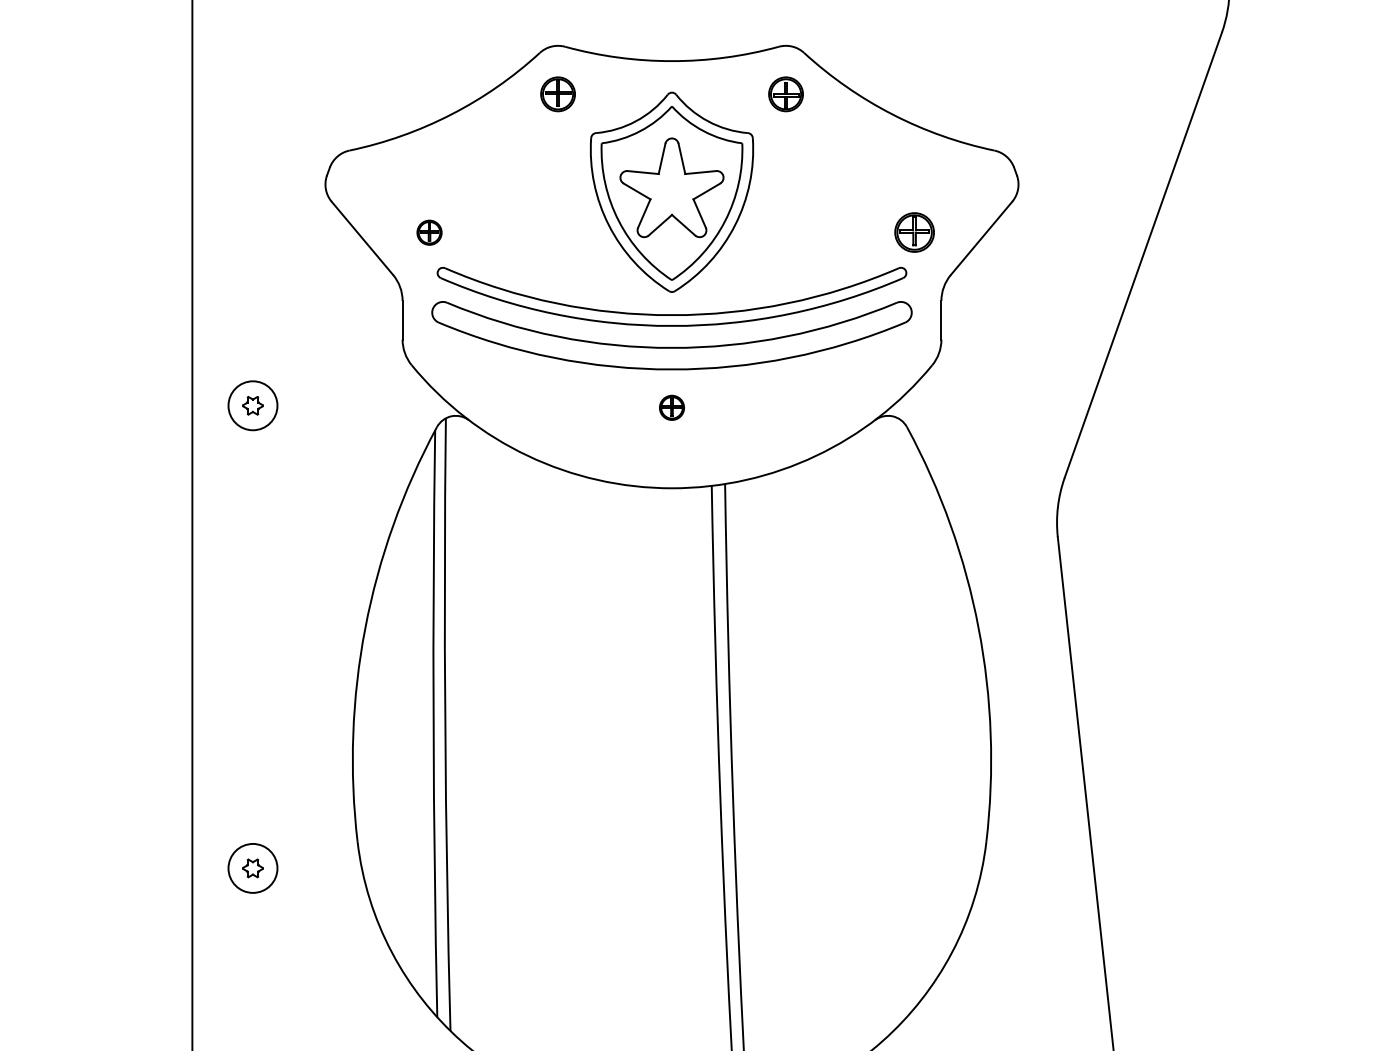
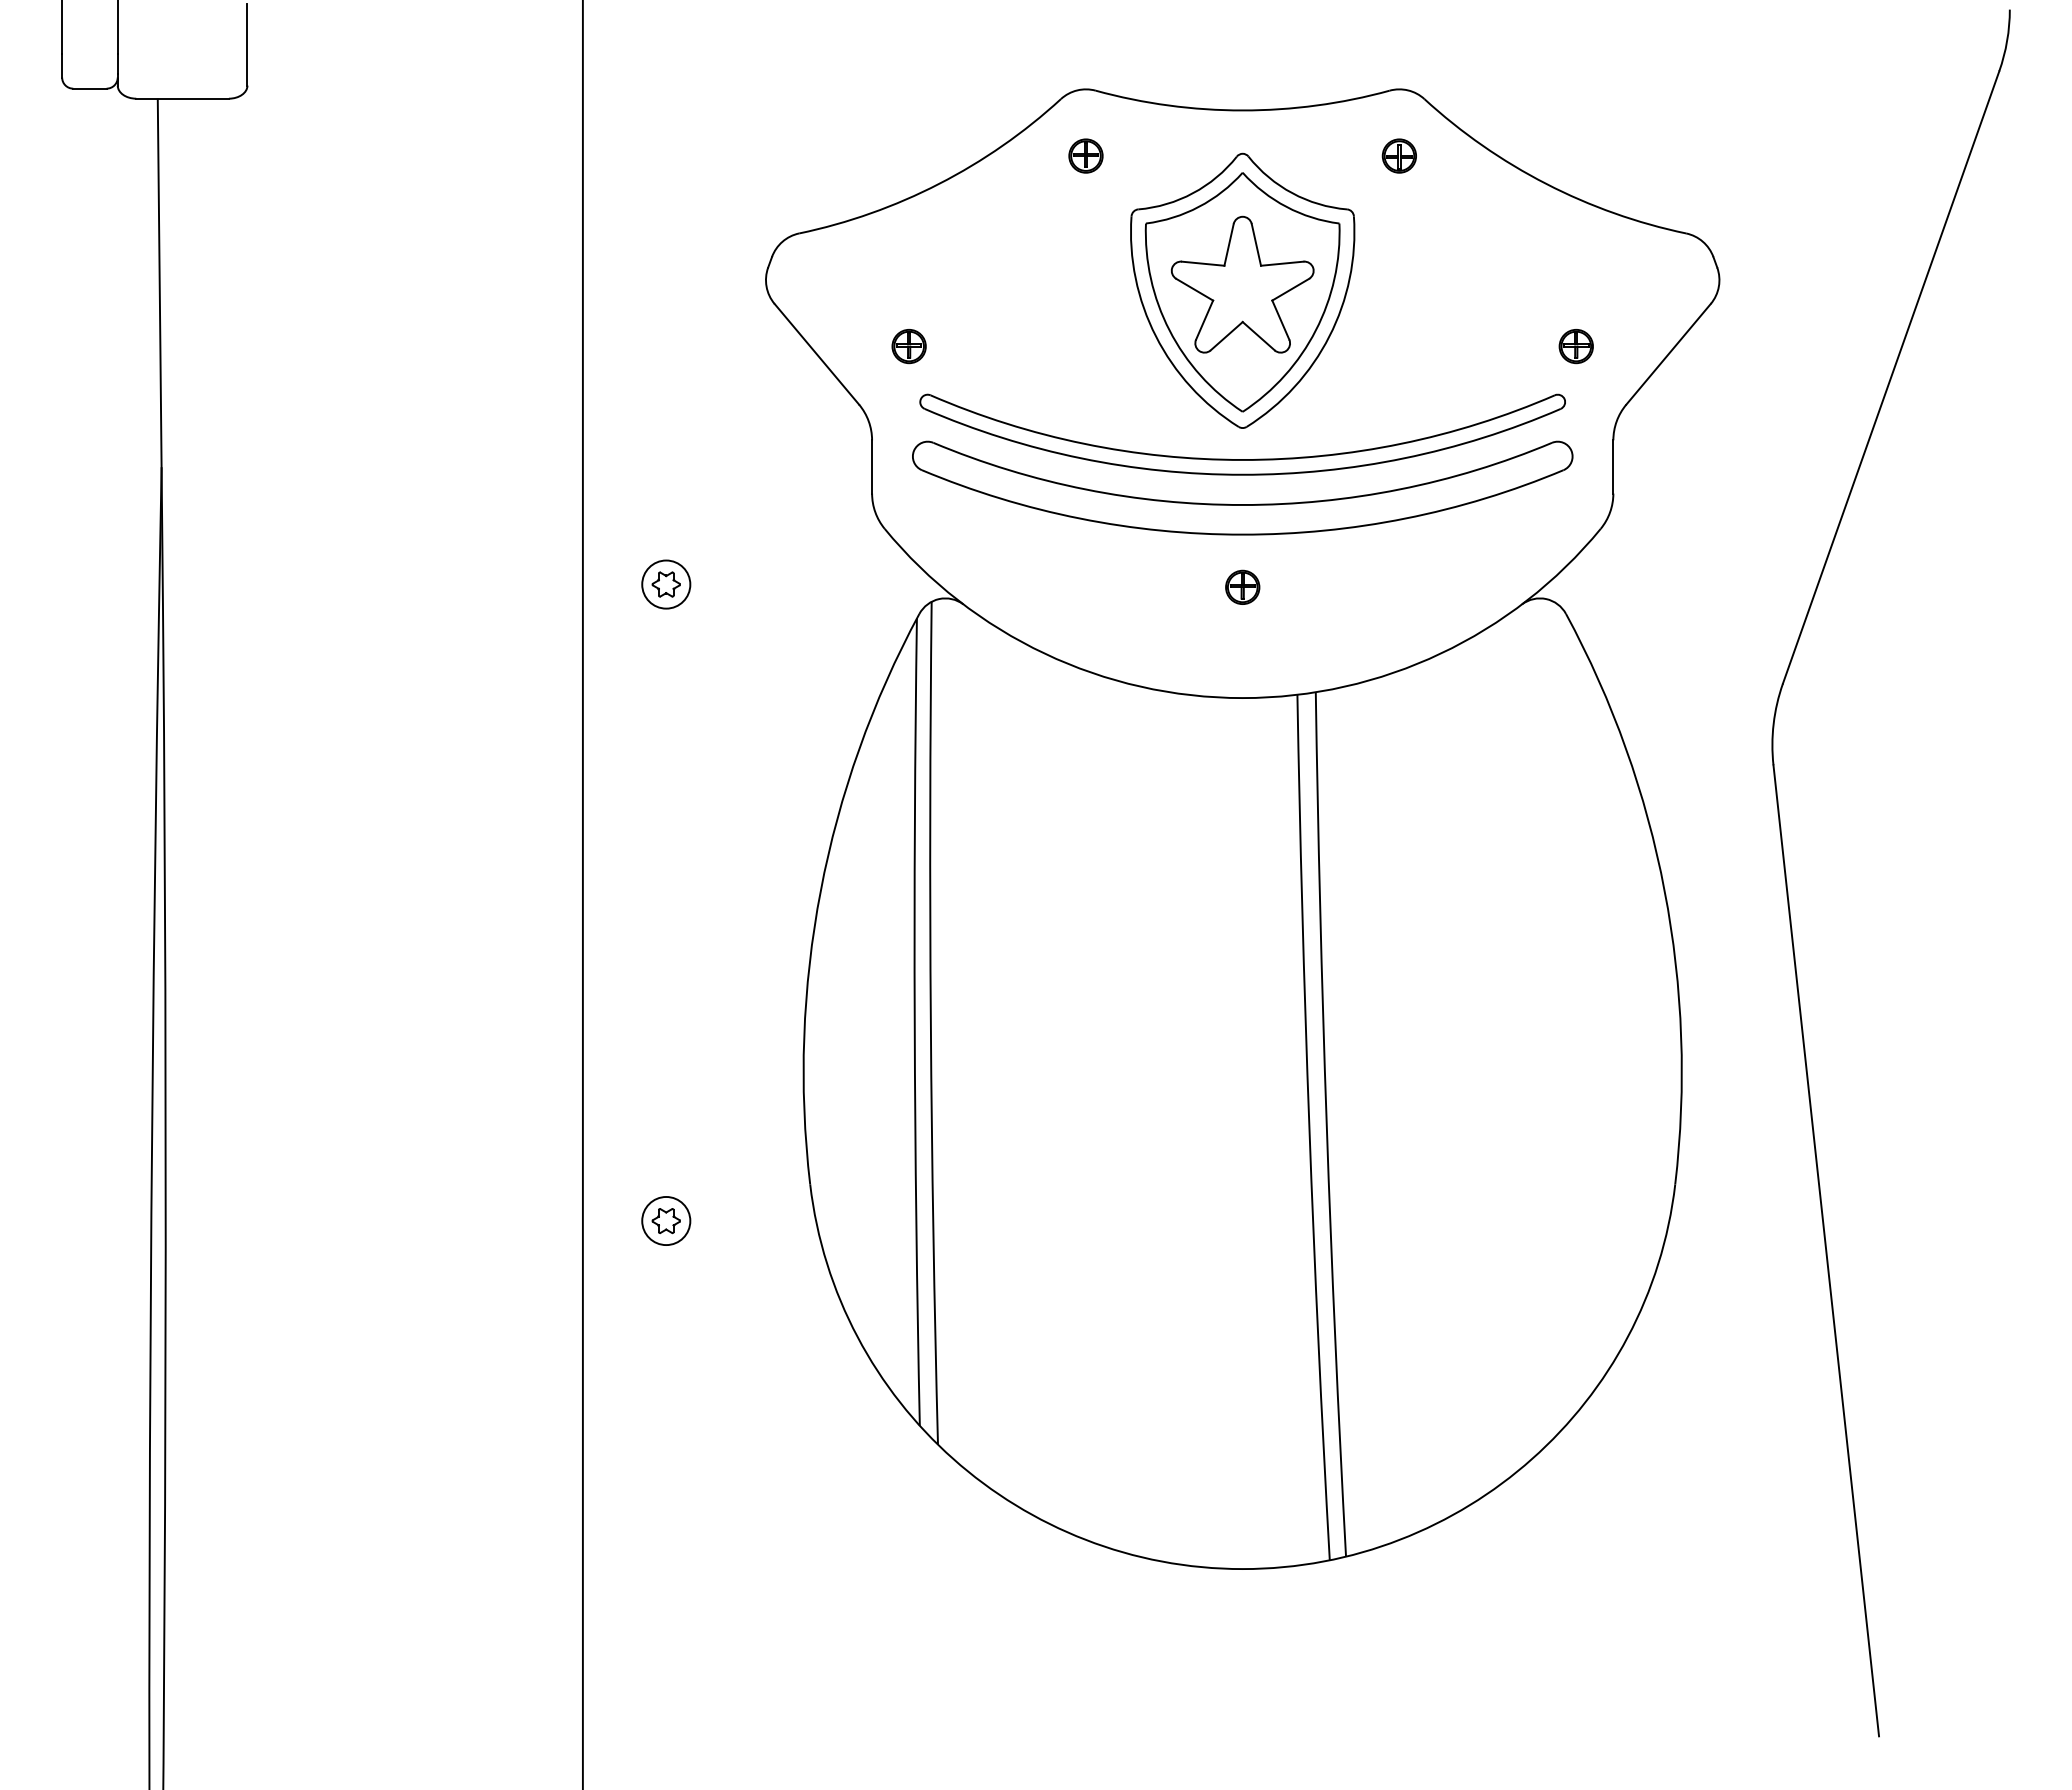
part: (557, 93) -> (1085, 155), size x0.71
part: (785, 93) -> (1398, 155), size x0.71
part: (913, 232) -> (1575, 346), size x0.62
circle: (253, 405) -> (666, 584), size x0.71
circle: (253, 868) -> (666, 1220), size x0.71

